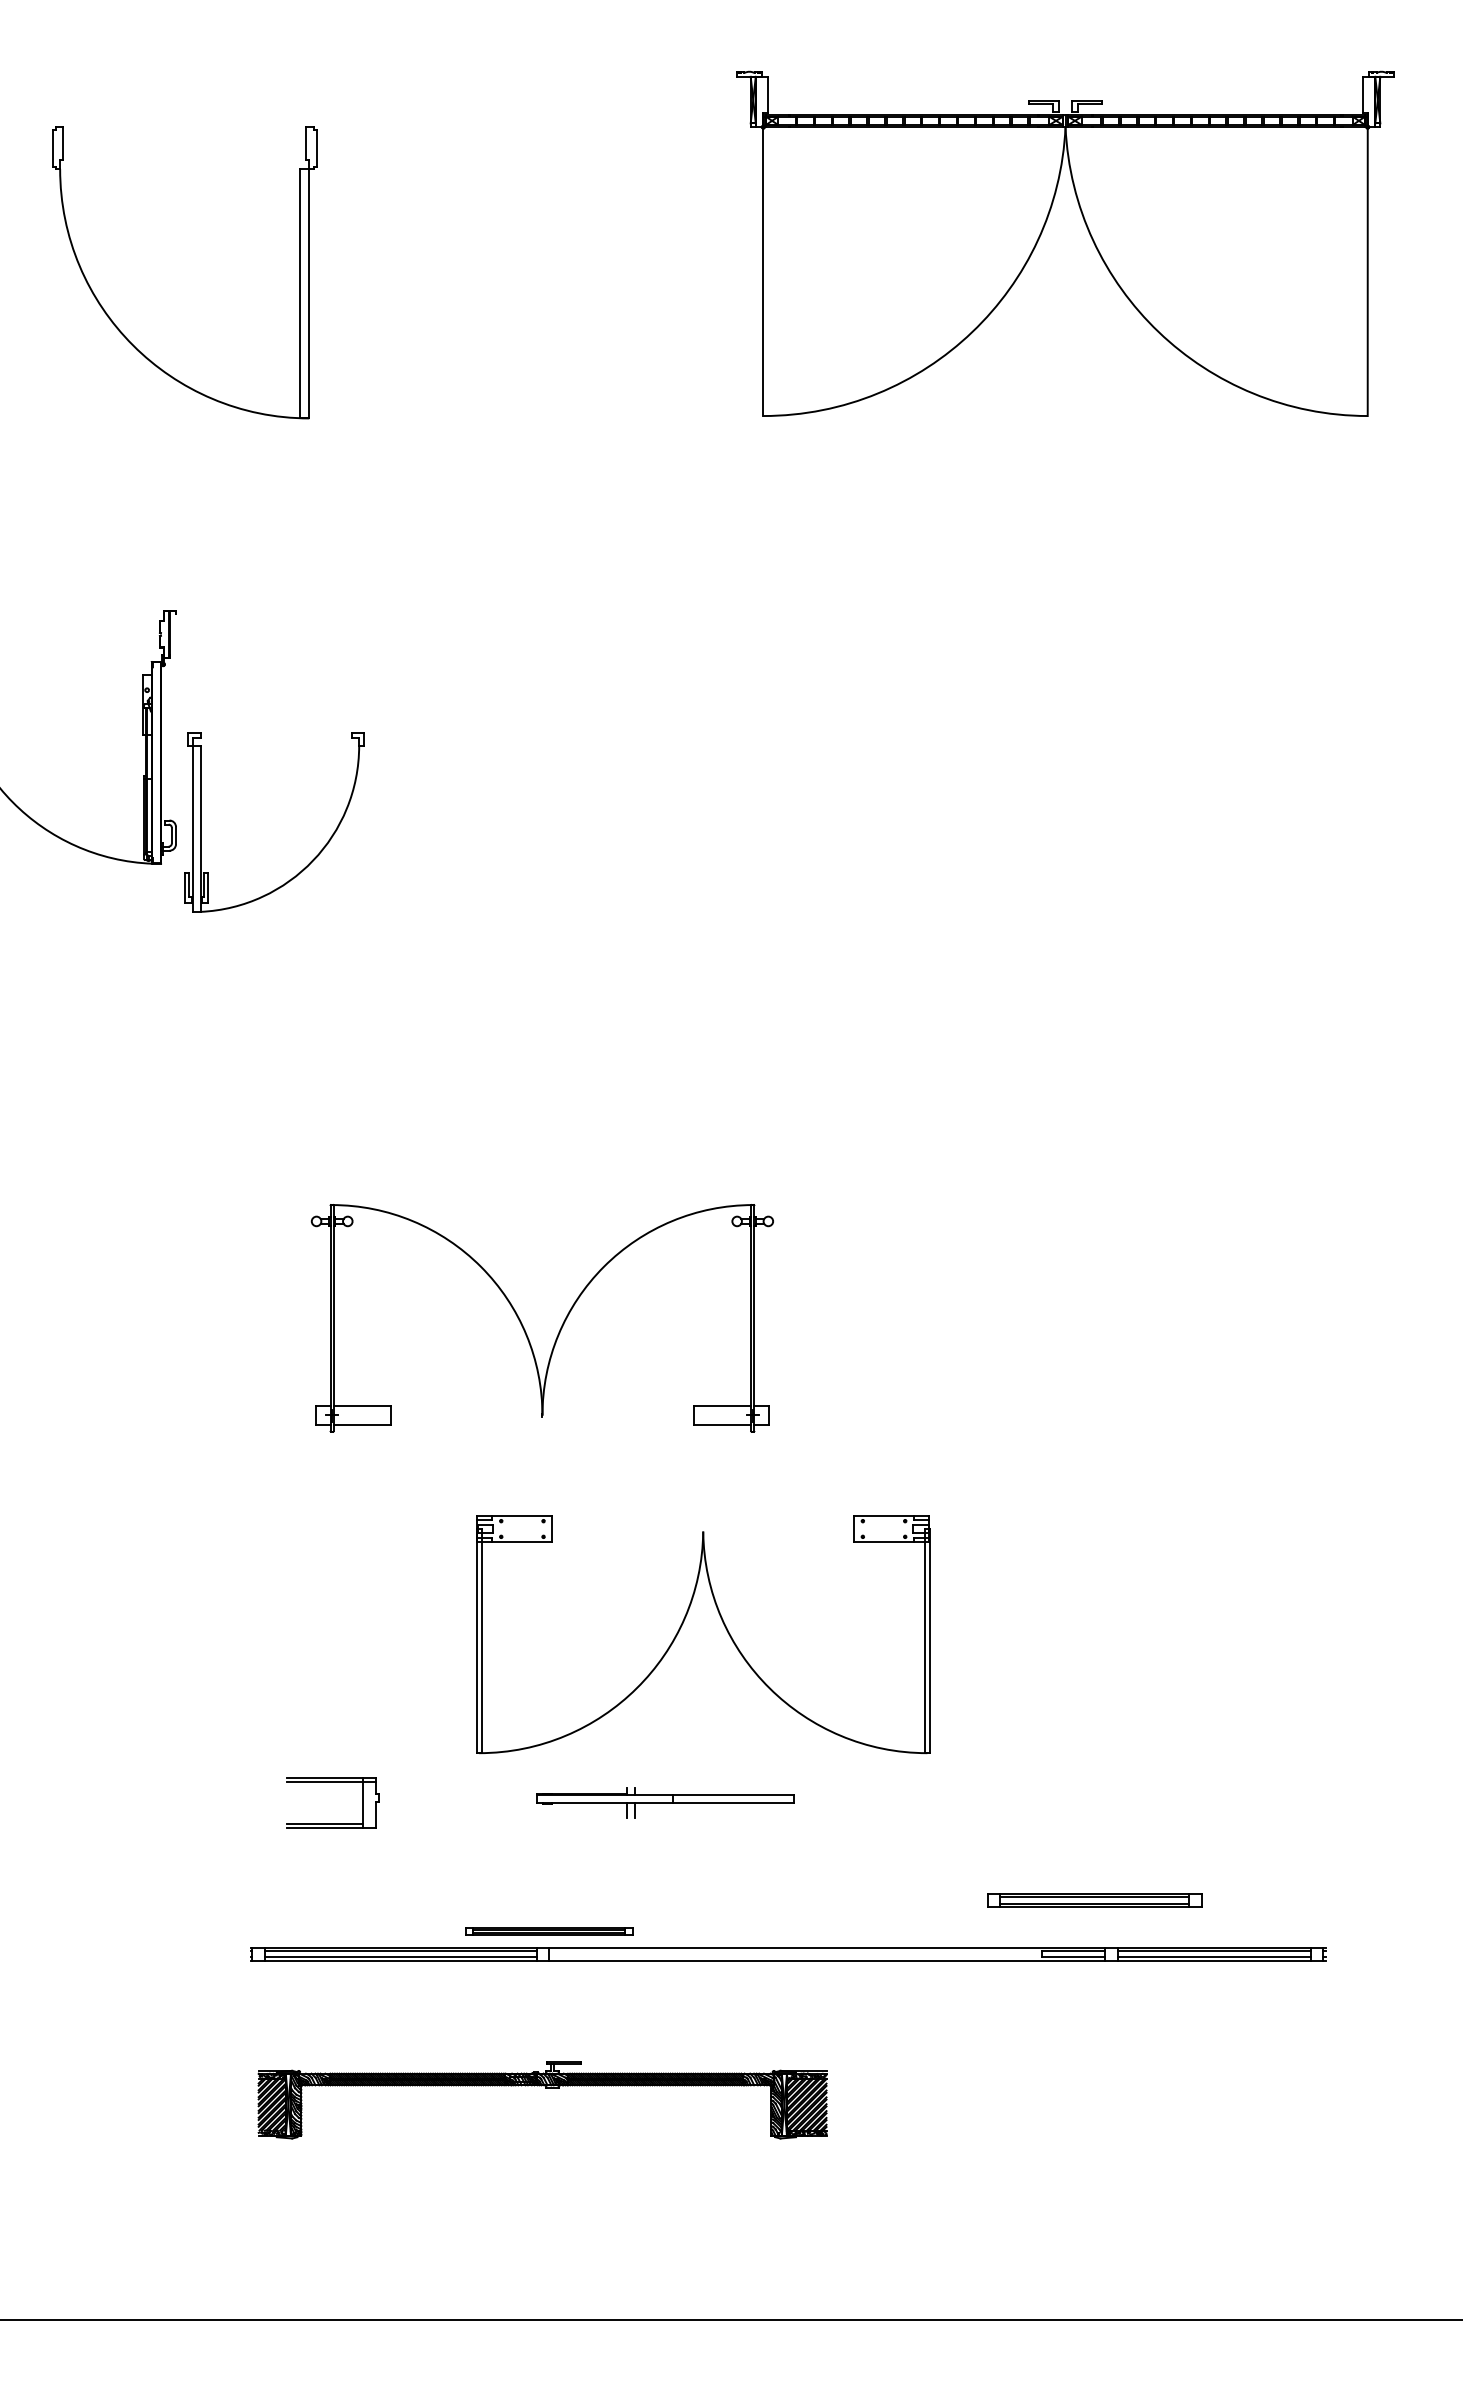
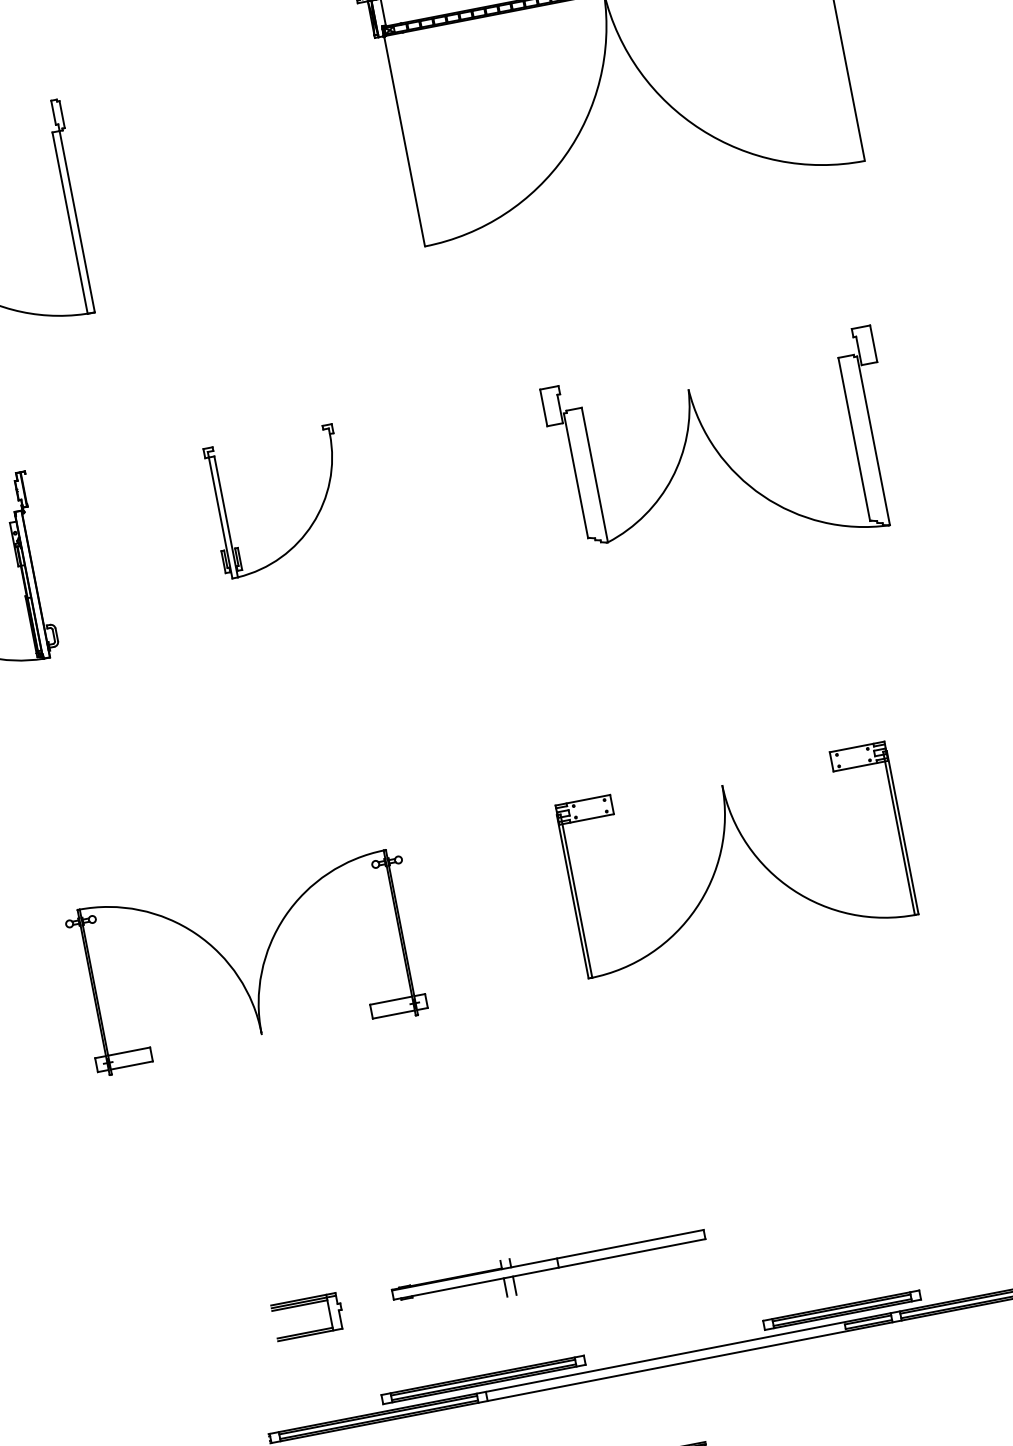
part: (1105, 769) -> (724, 455), added
part: (312, 859) -> (312, 523), moved
part: (524, 1327) -> (235, 971), moved
part: (723, 1624) -> (750, 849), moved
line: (324, 1785) -> (299, 1305), added
part: (664, 1802) -> (549, 1269), size x1.67
part: (1094, 1900) -> (841, 1310), moved
part: (548, 1931) -> (483, 1379), size x1.67

